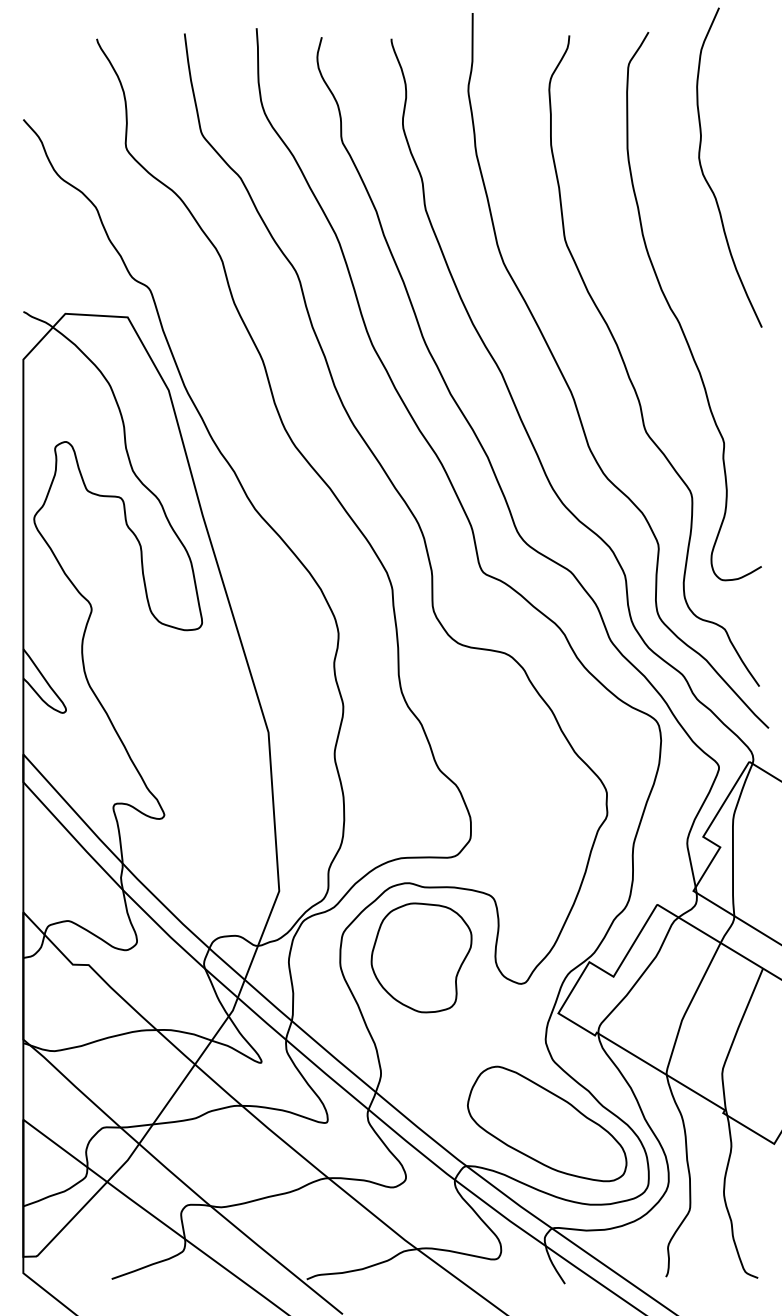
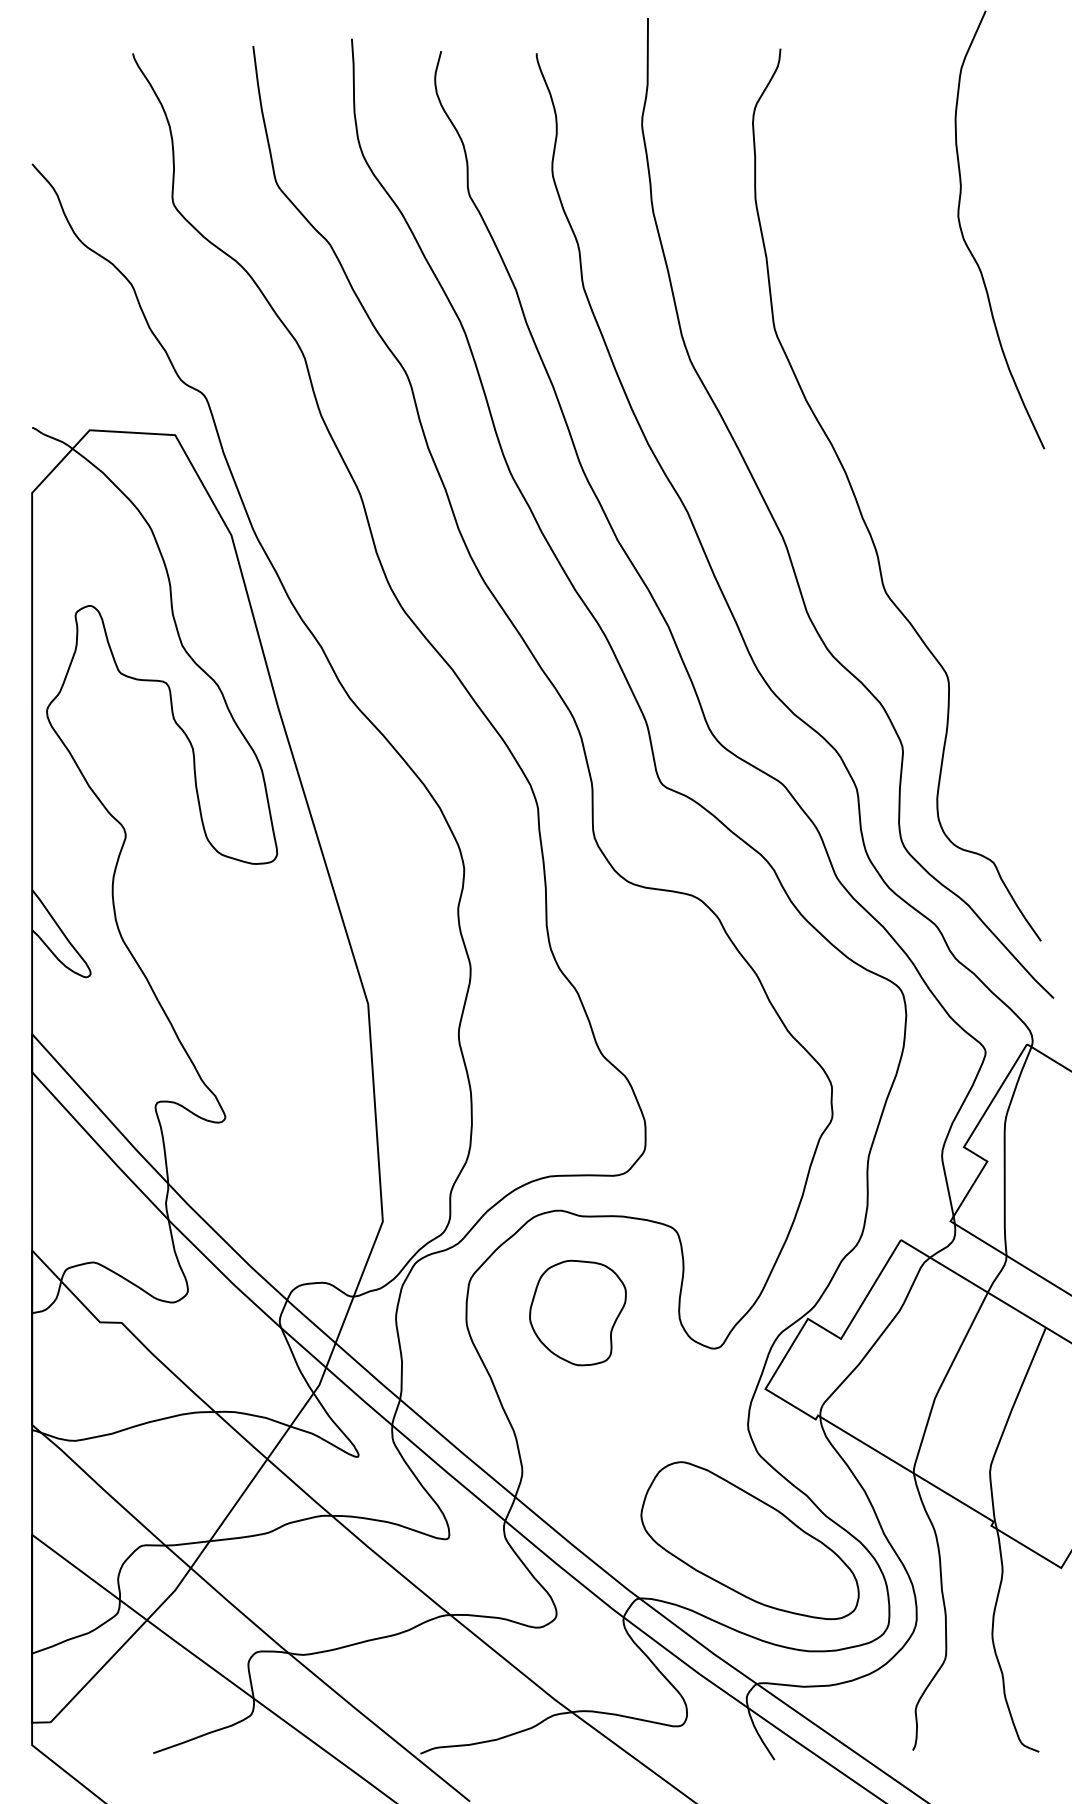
curve: (677, 317) -> (928, 435), removed
part: (421, 957) -> (577, 1312), size x0.7

